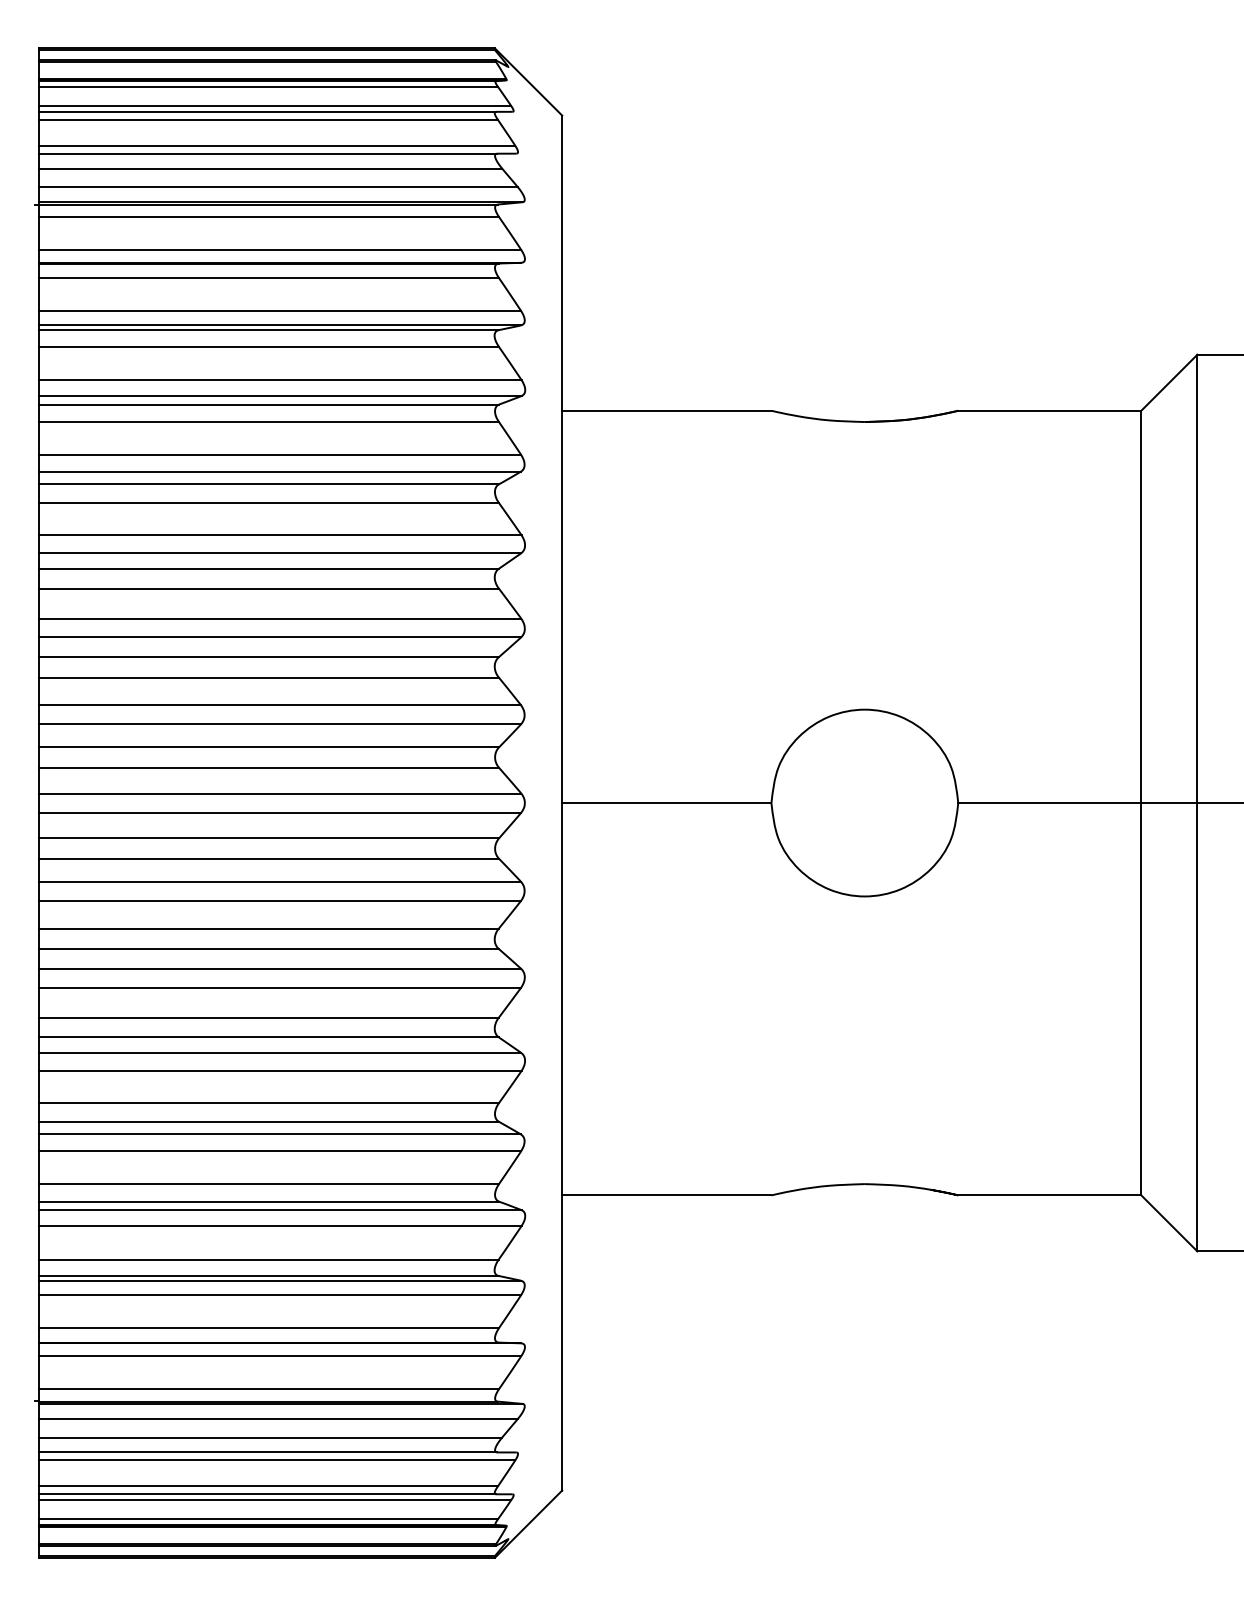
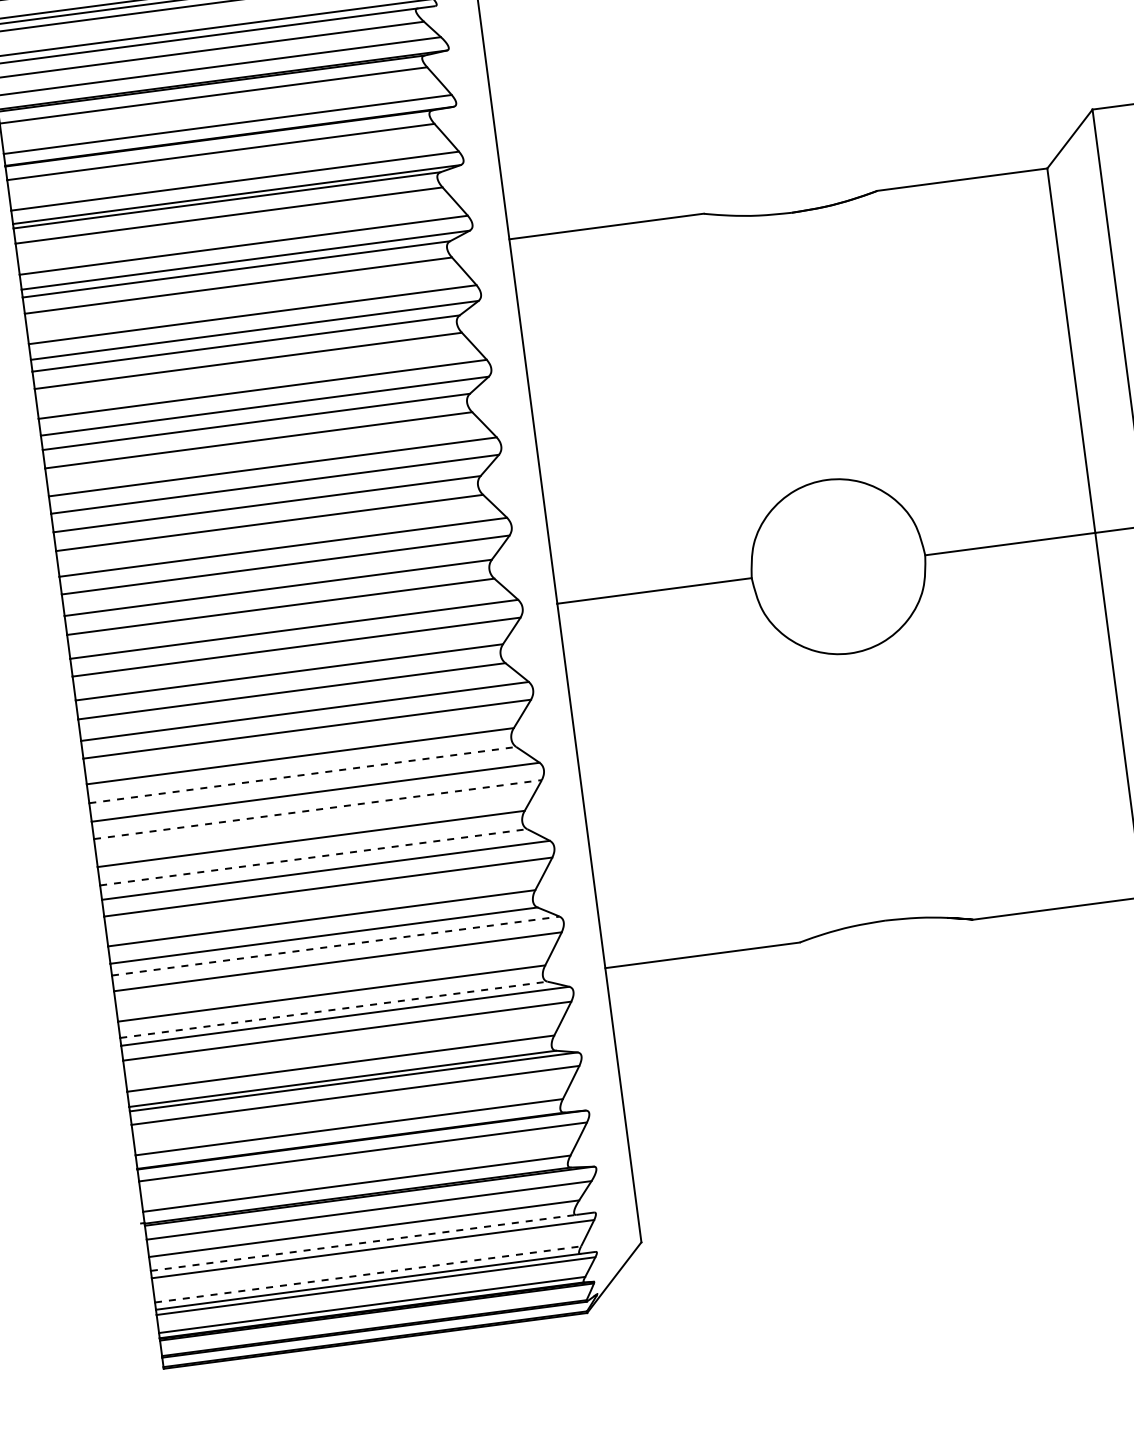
line: (268, 948) -> (302, 774), solid -> dashed
line: (280, 987) -> (318, 809), solid -> dashed
line: (269, 1037) -> (314, 857), solid -> dashed
line: (280, 1134) -> (336, 946), solid -> dashed
line: (269, 1201) -> (334, 1009), solid -> dashed
line: (268, 1452) -> (363, 1242), solid -> dashed
line: (269, 1486) -> (369, 1274), solid -> dashed

